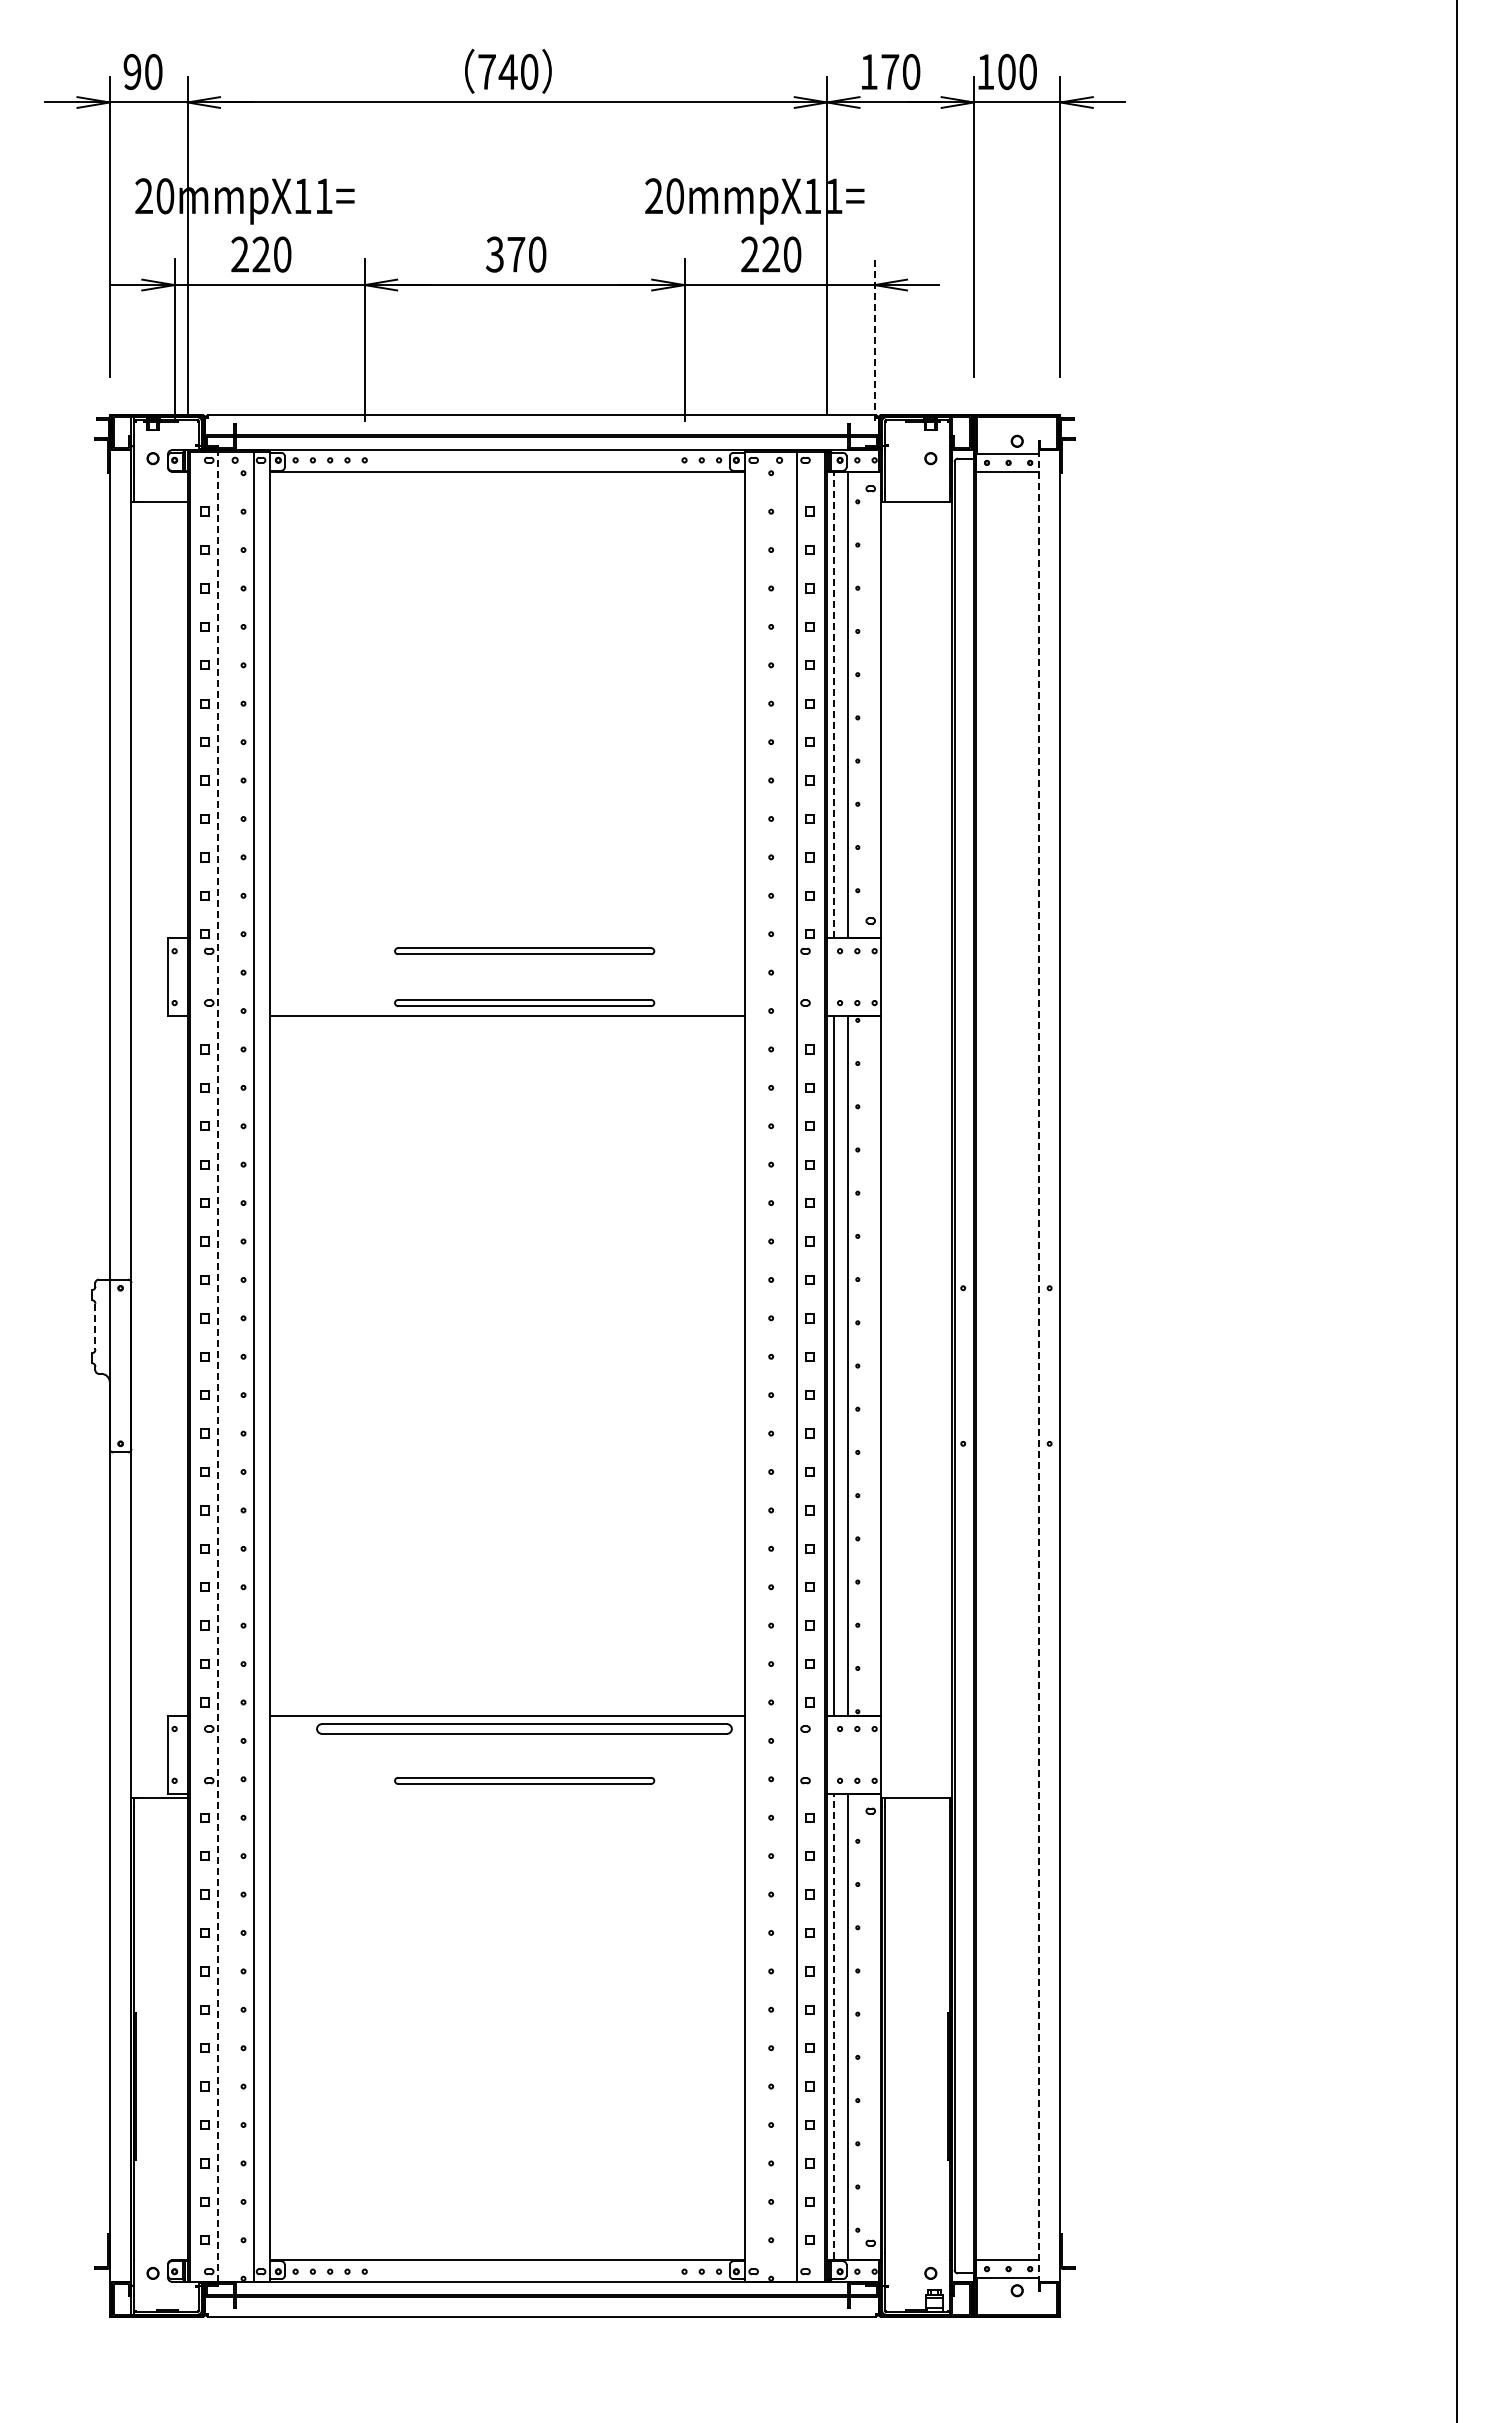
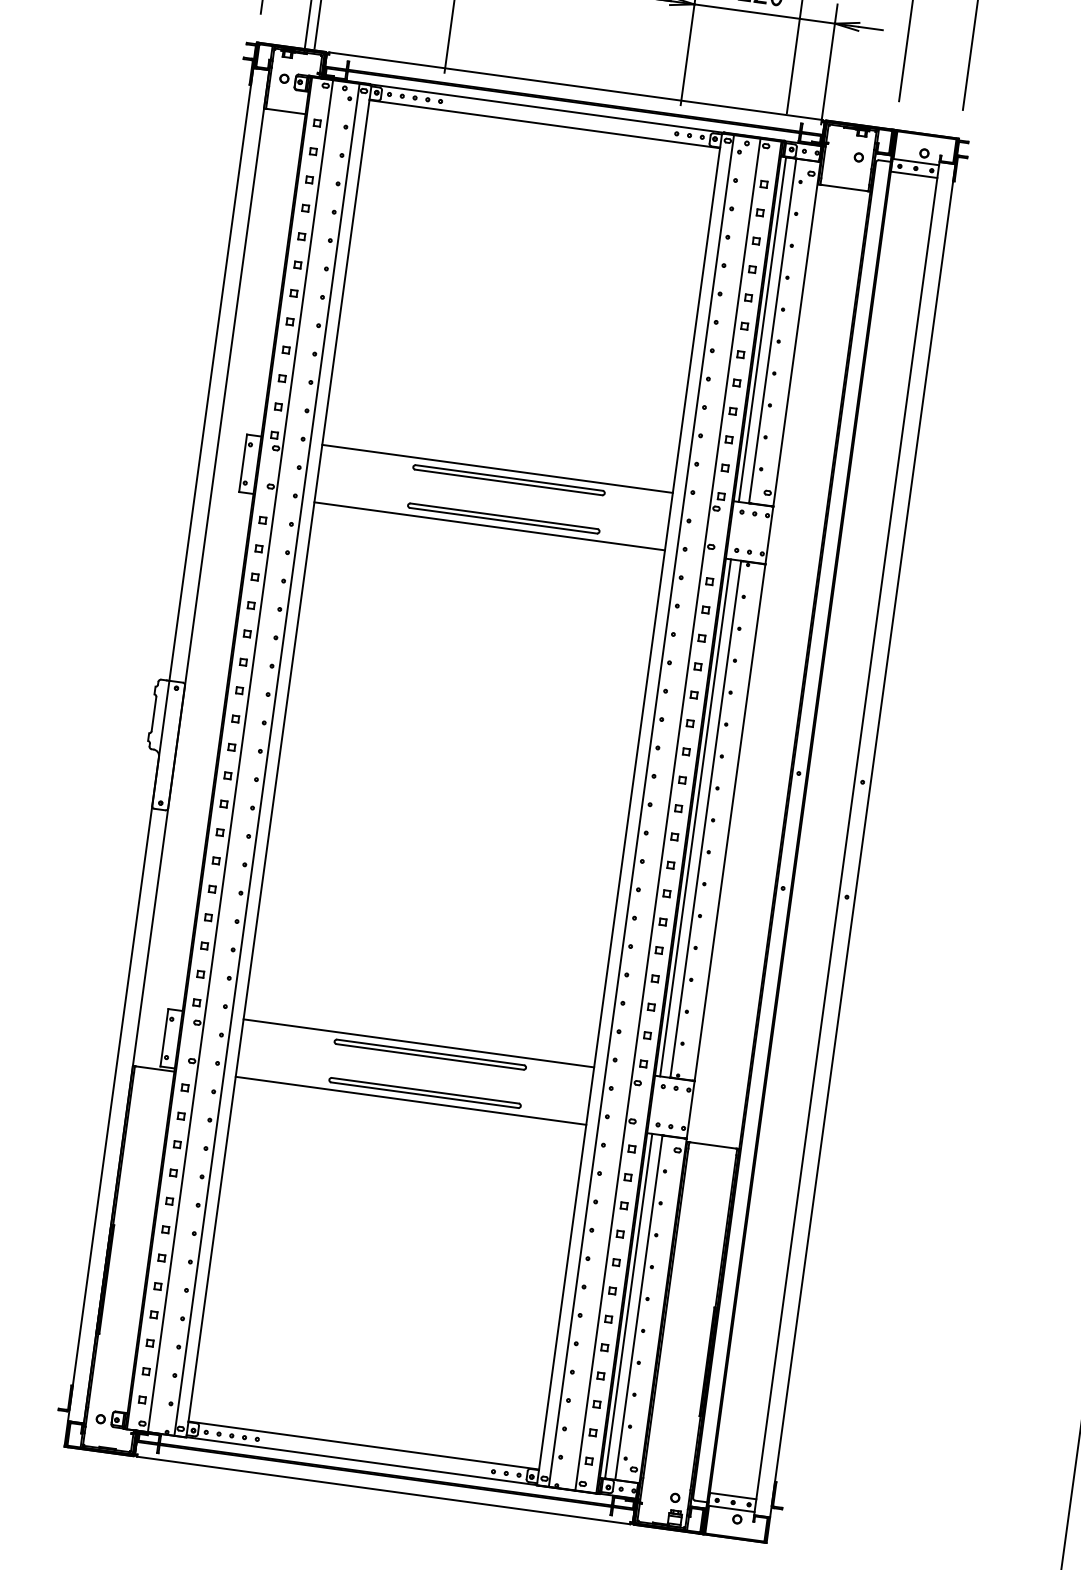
line: (874, 339) -> (829, 63), dashed -> solid
line: (834, 705) -> (762, 330), dashed -> solid
line: (507, 938) -> (497, 469), added
line: (95, 1326) -> (154, 713), dashed -> solid
line: (218, 1366) -> (240, 755), dashed -> solid
line: (760, 1366) -> (641, 810), added
line: (1038, 1366) -> (846, 838), dashed -> solid
part: (524, 1728) -> (430, 1054), size x0.62
line: (507, 1793) -> (411, 1100), added
line: (834, 2025) -> (629, 1305), dashed -> solid

